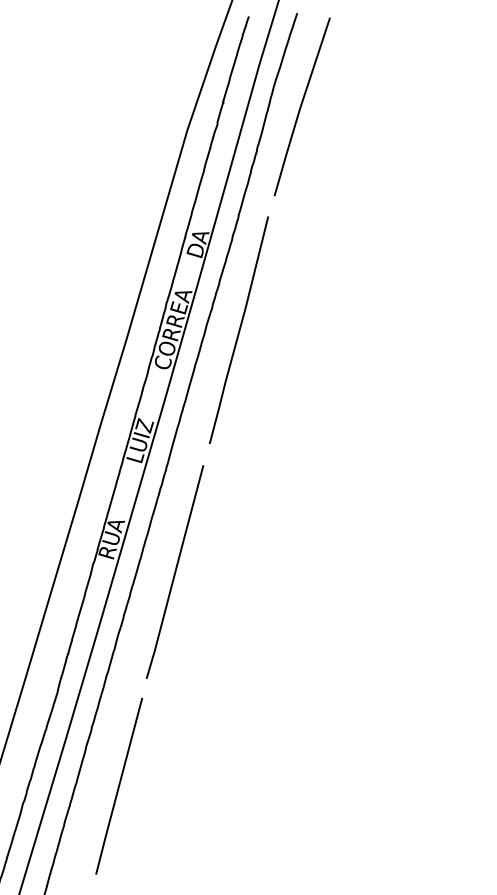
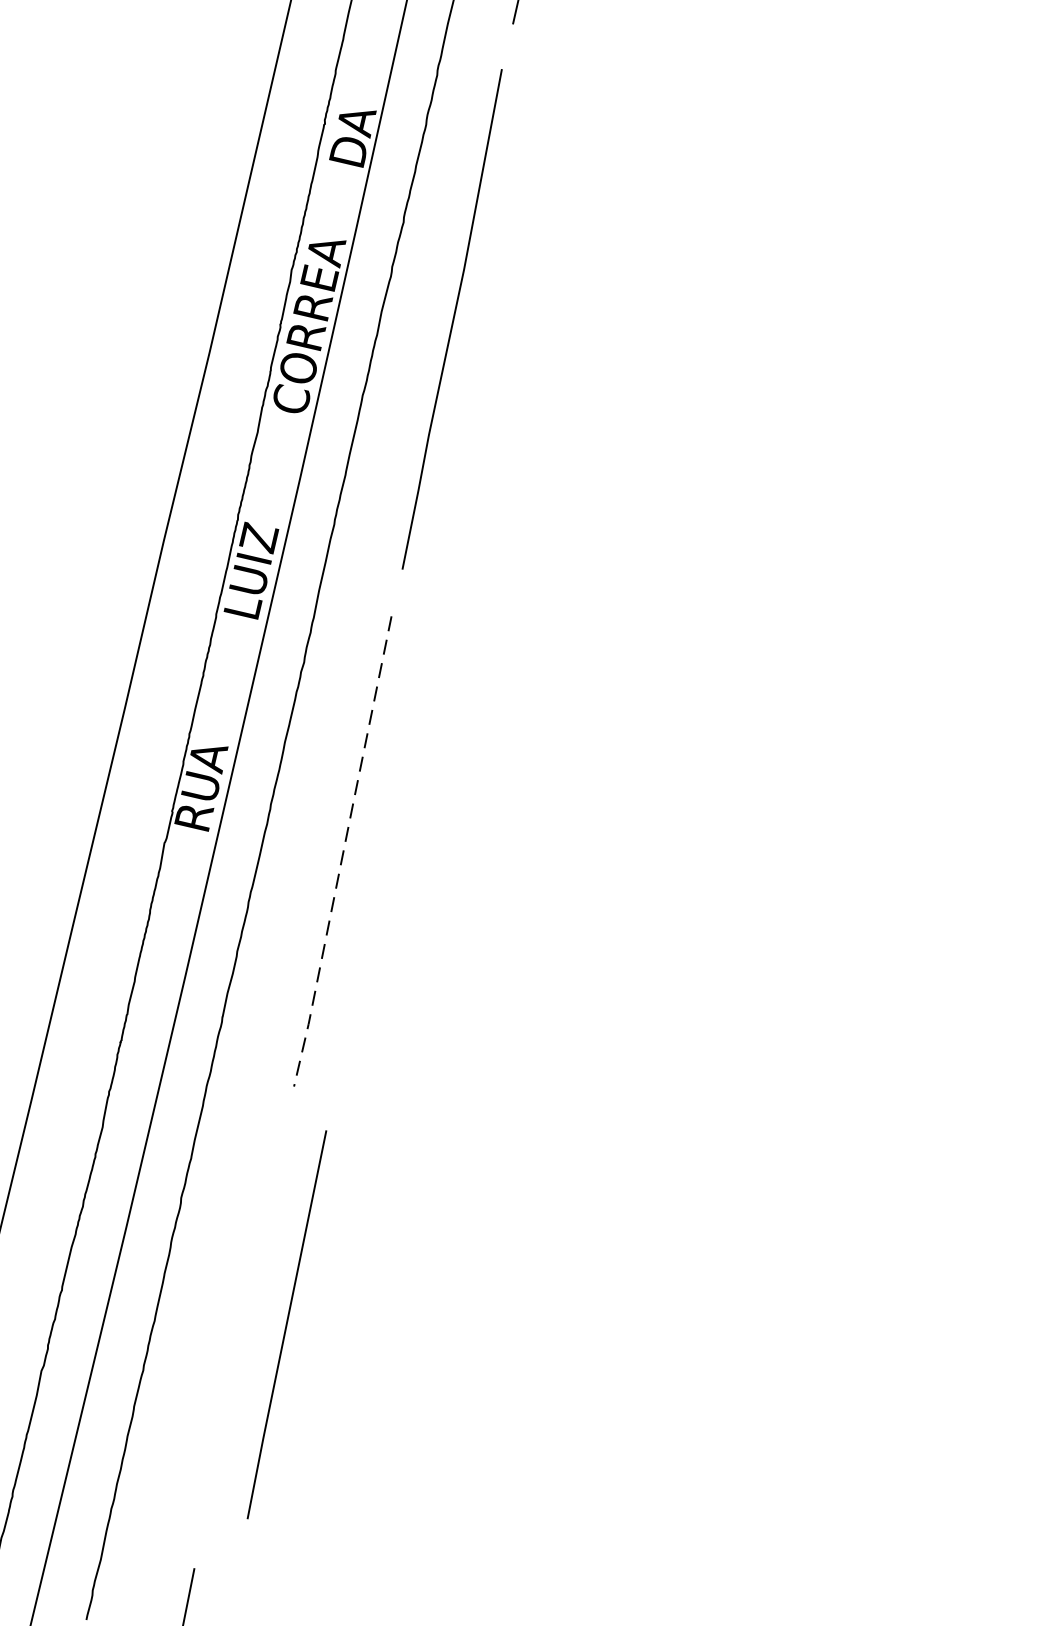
line: (175, 572) -> (343, 852), solid -> dashed
line: (119, 785) -> (287, 1323), moved

